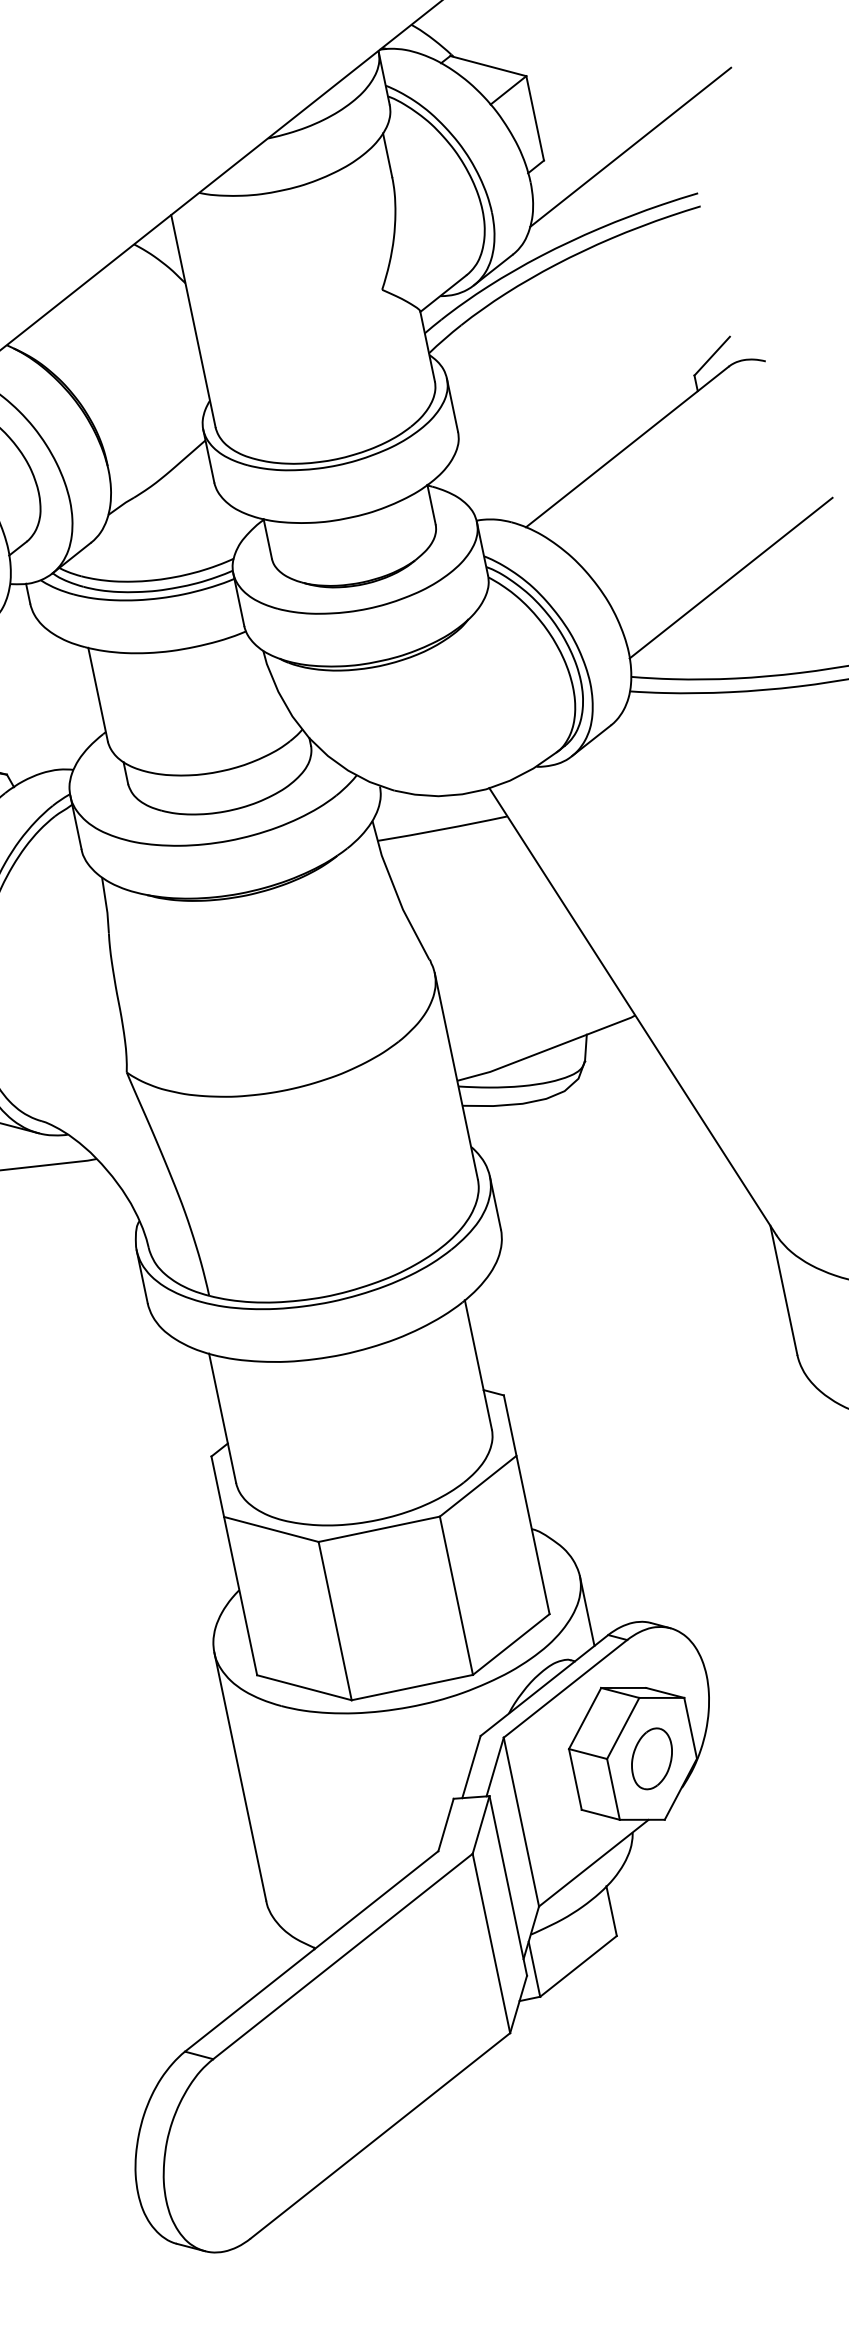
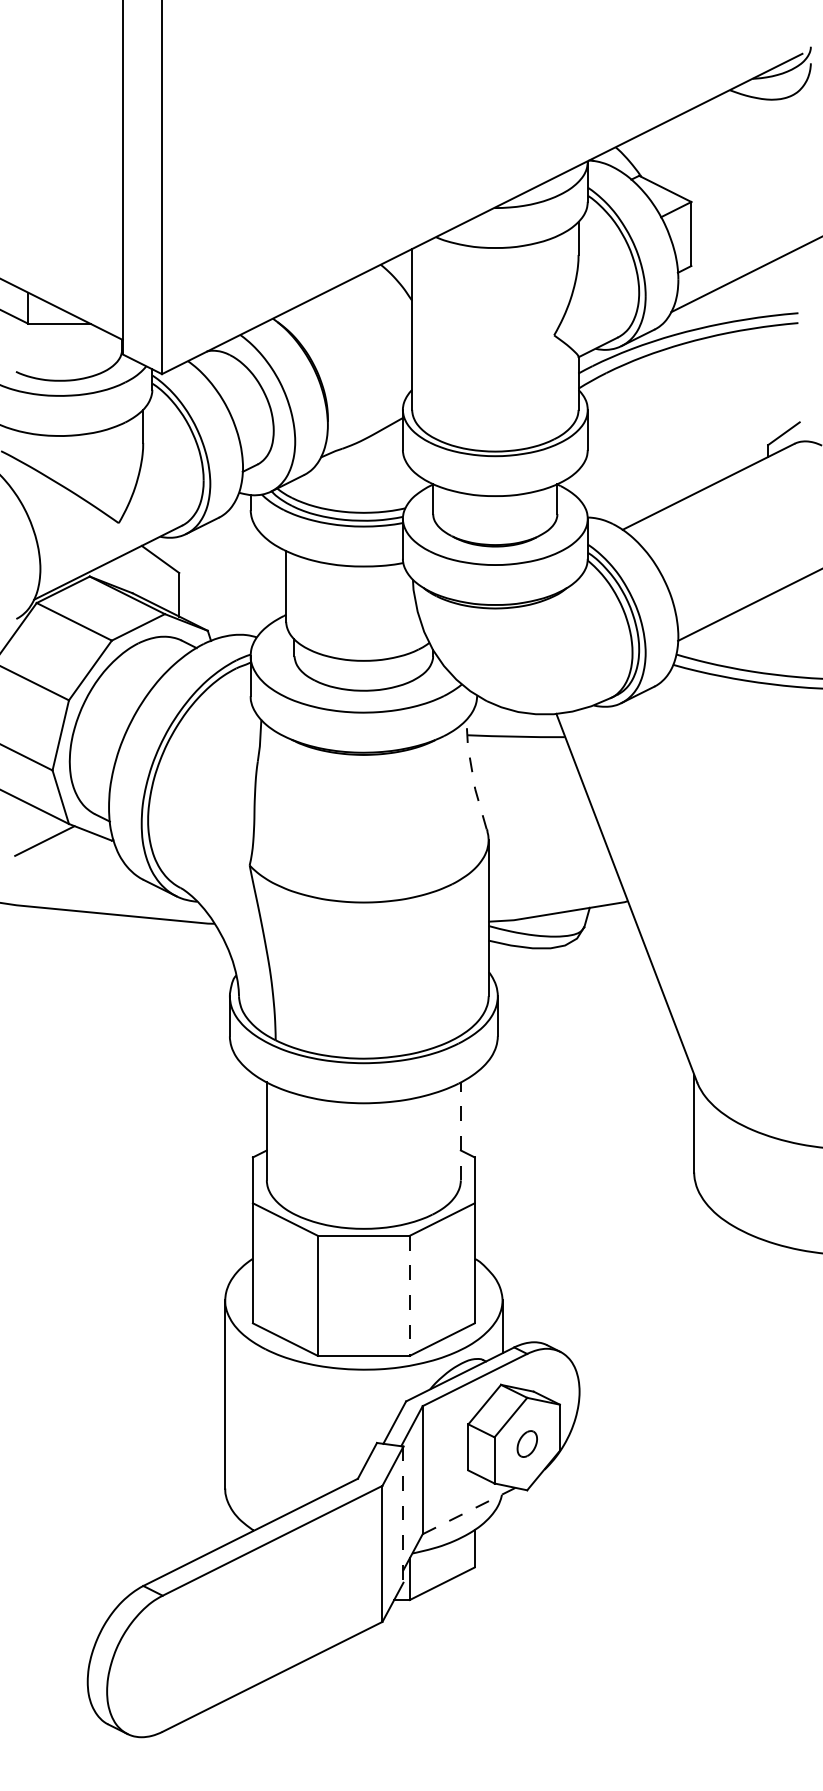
line: (395, 891) -> (472, 774), solid -> dashed
line: (477, 1363) -> (460, 1130), solid -> dashed
line: (456, 1596) -> (409, 1296), solid -> dashed
part: (652, 1758) -> (527, 1443), size x0.6
line: (594, 1863) -> (469, 1511), solid -> dashed
line: (508, 1887) -> (403, 1515), solid -> dashed

